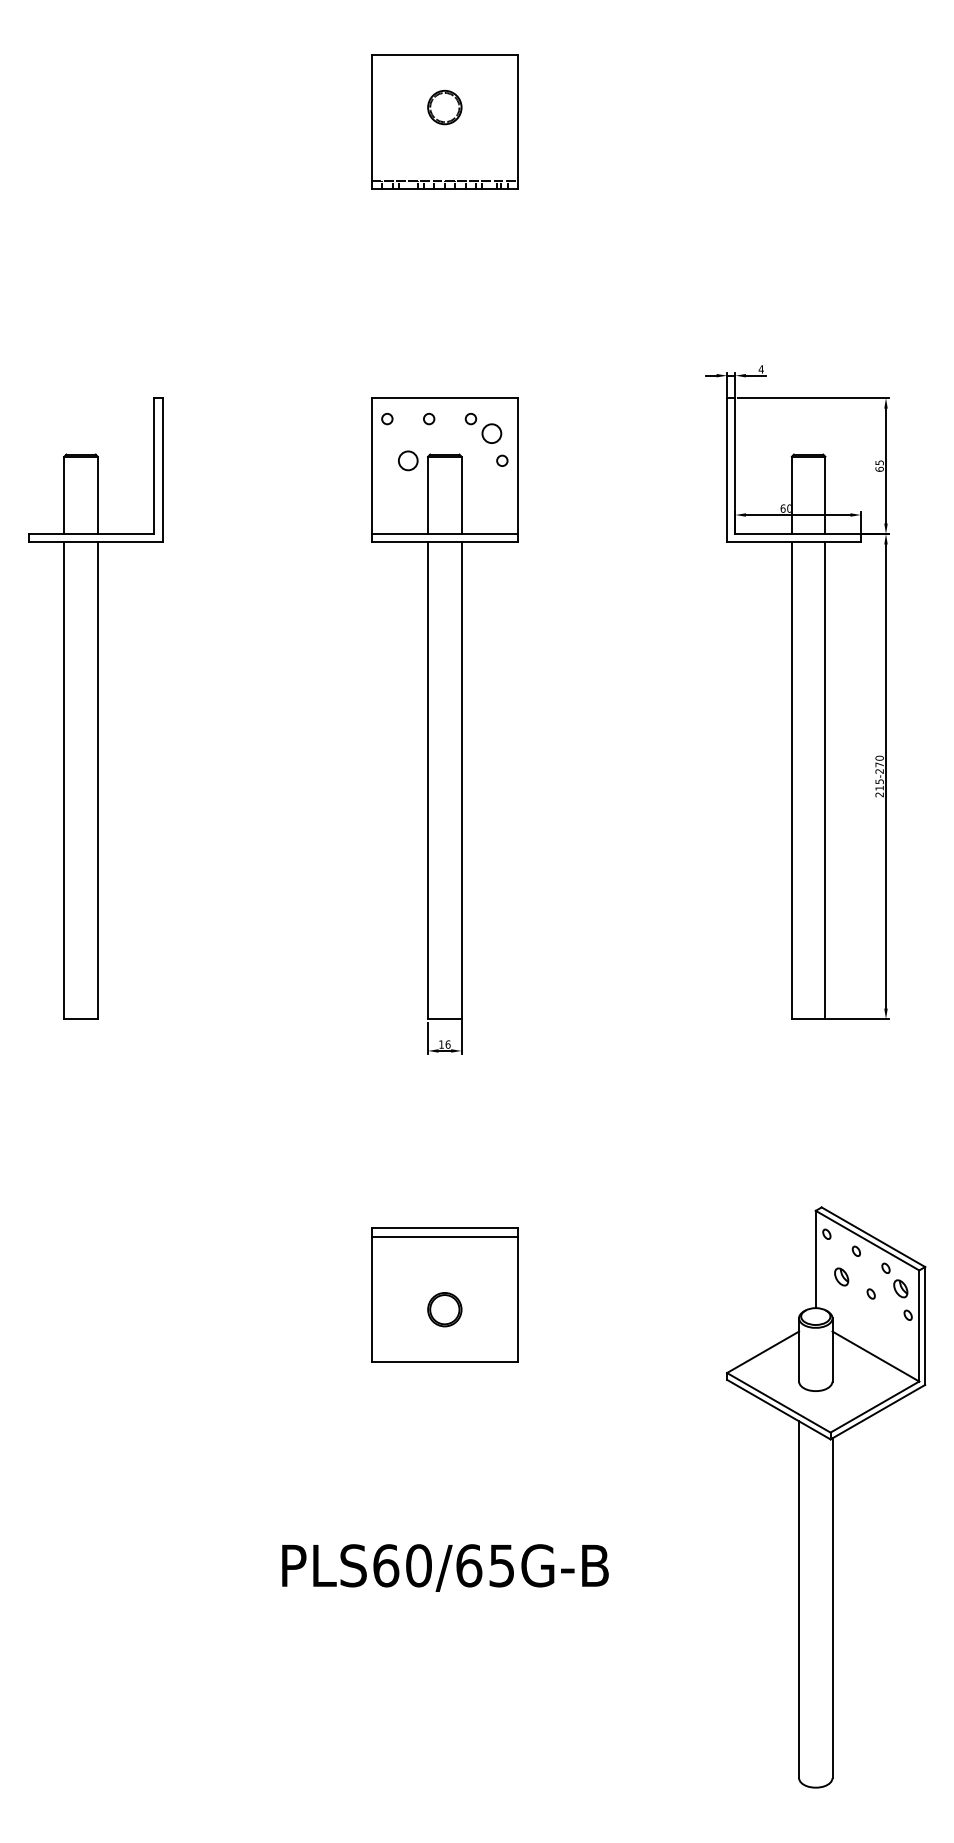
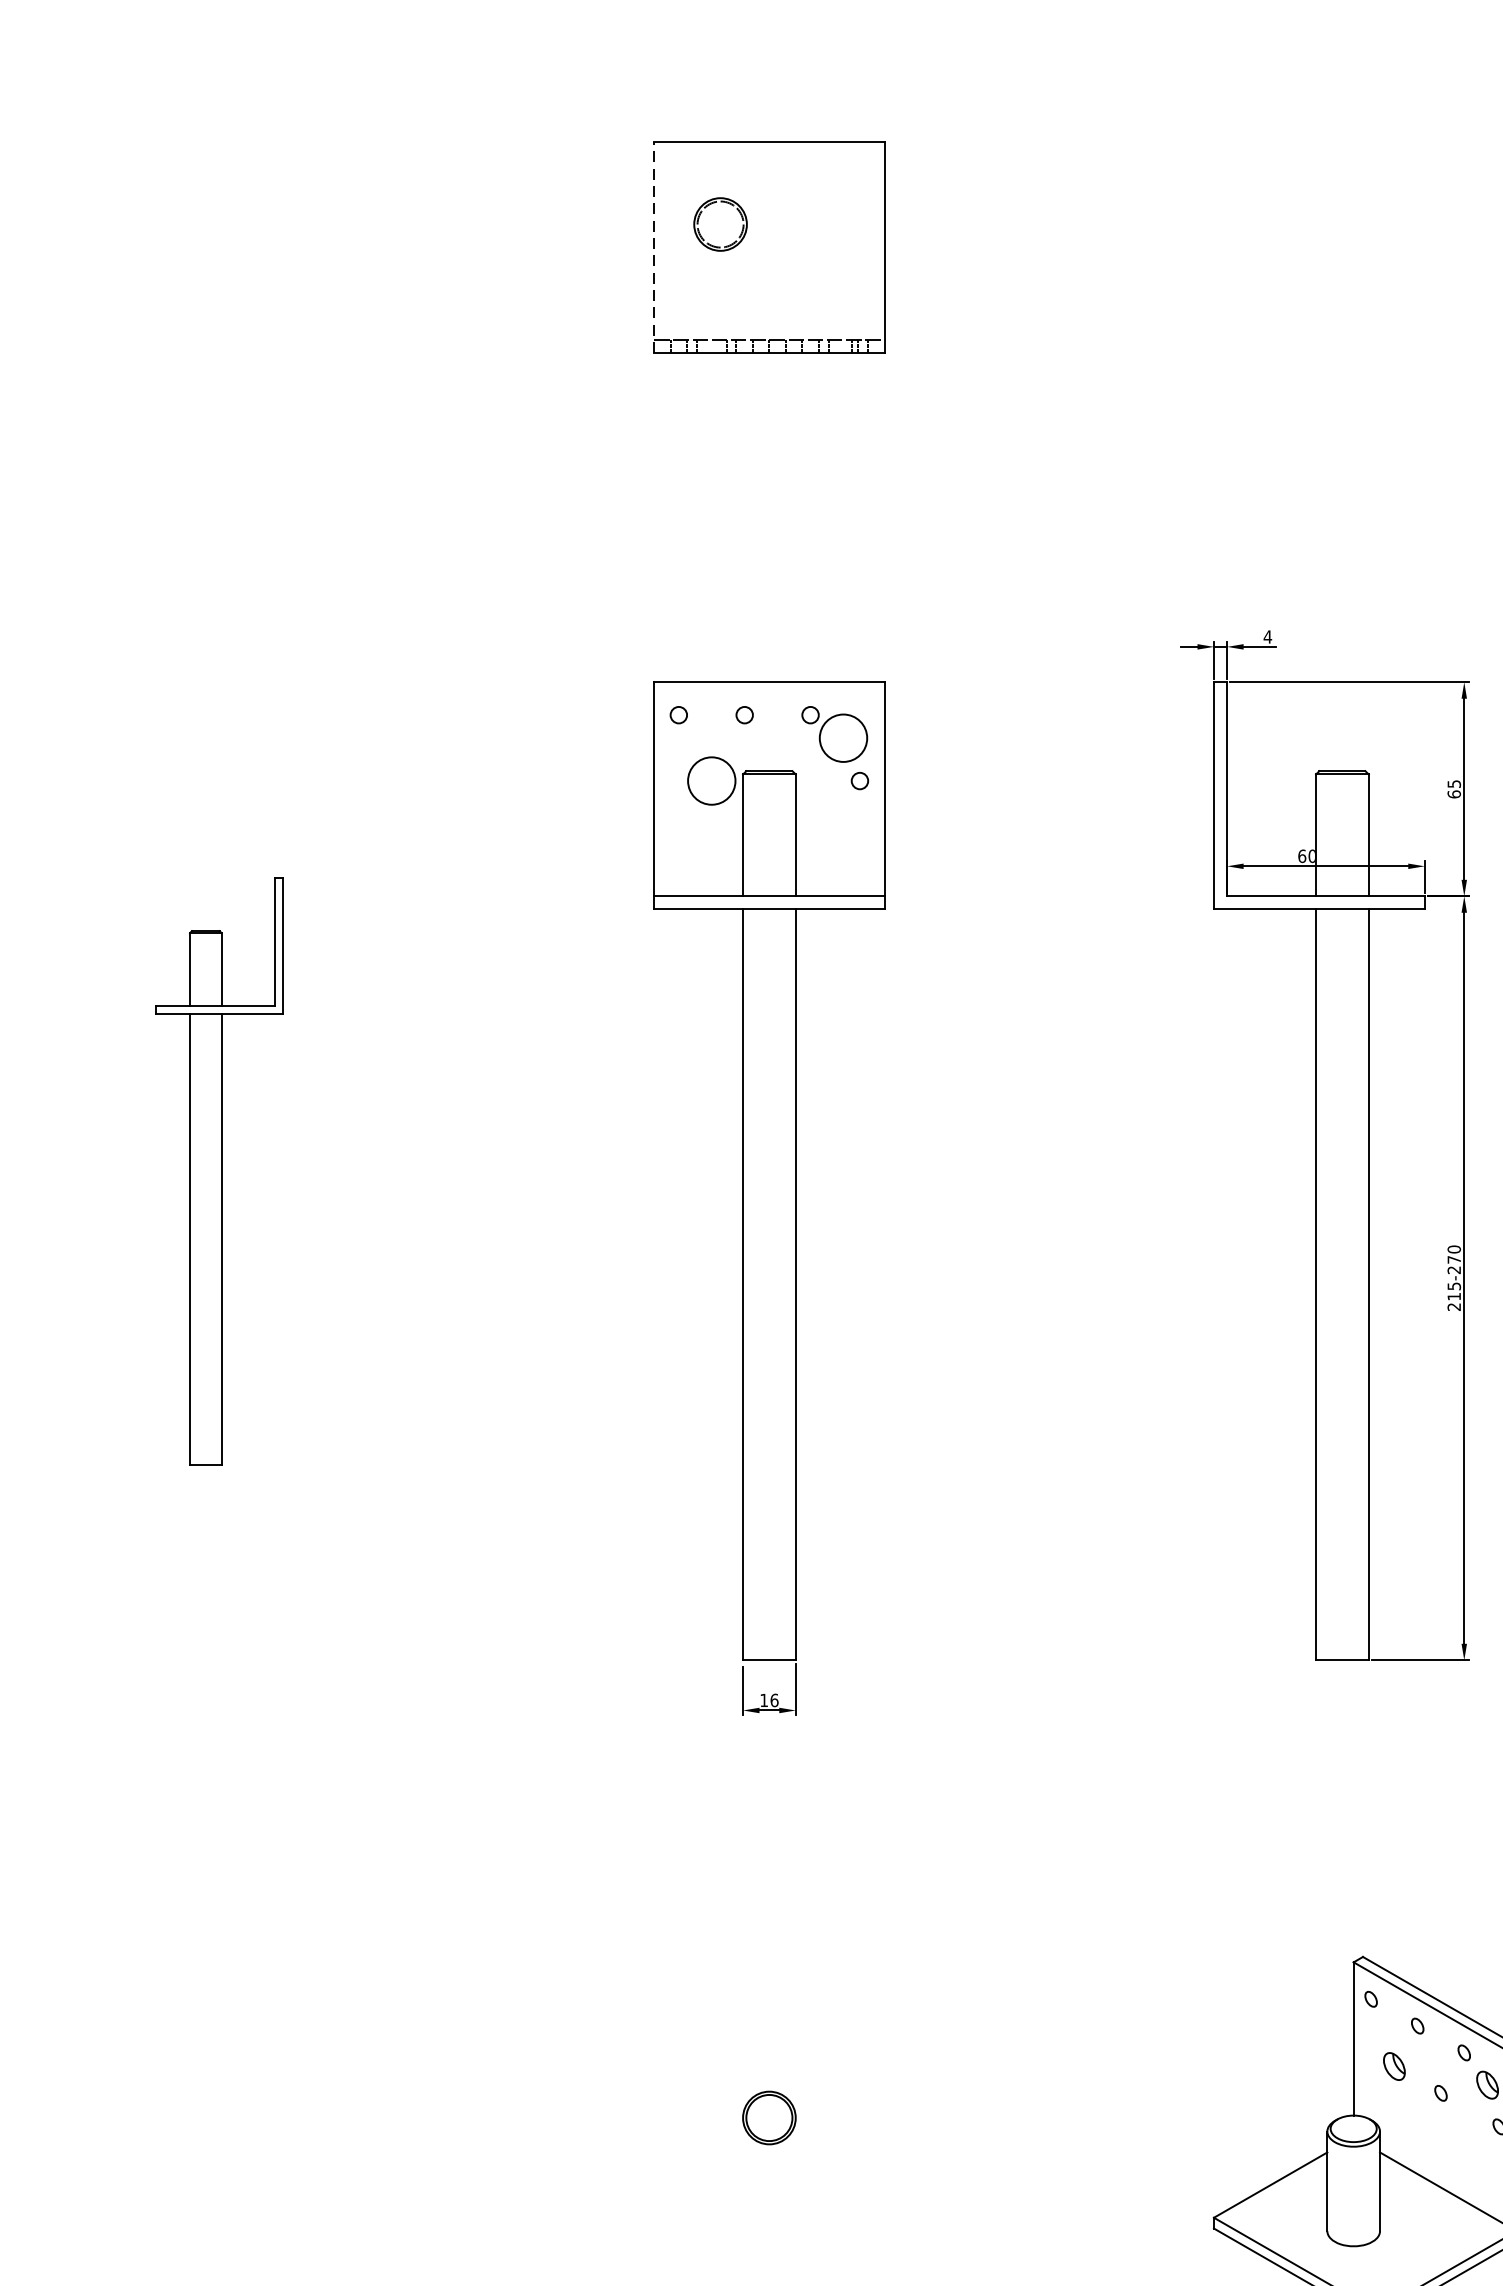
part: (444, 107) -> (720, 224), moved
line: (371, 122) -> (653, 248), solid -> dashed
circle: (491, 433) -> (842, 737), size x1.6
circle: (407, 460) -> (710, 780), size x1.6
part: (95, 708) -> (219, 1171), size x0.6
part: (444, 1294) -> (768, 2094), removed

